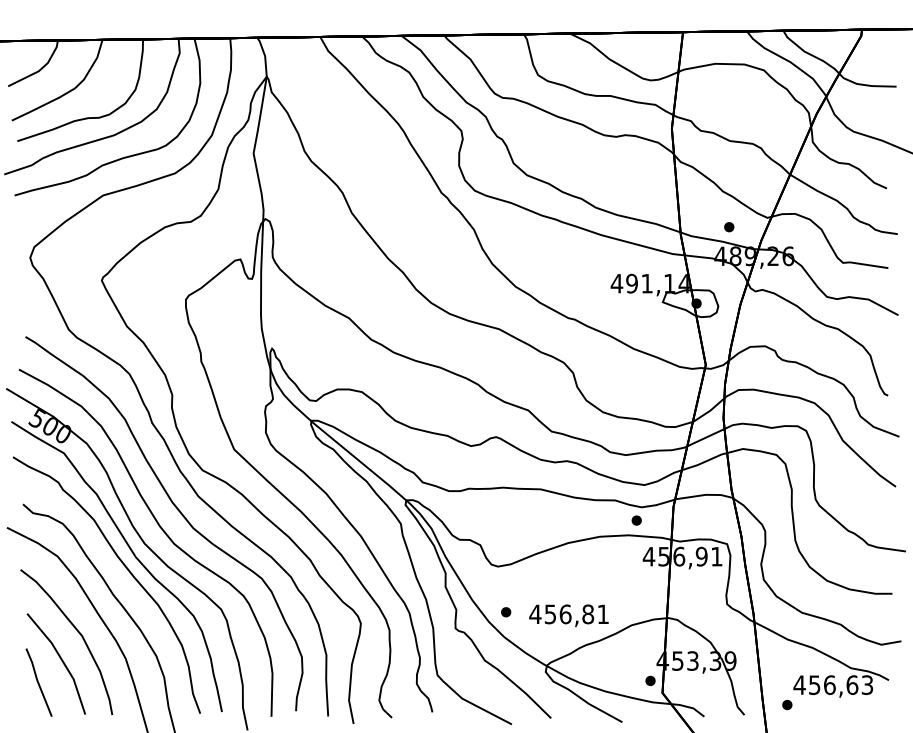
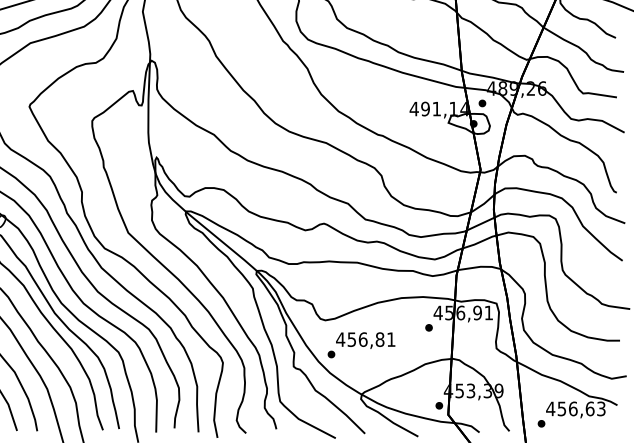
part: (729, 227) -> (482, 103), moved
part: (636, 520) -> (428, 327), moved
text: (568, 615) -> (365, 340), moved

